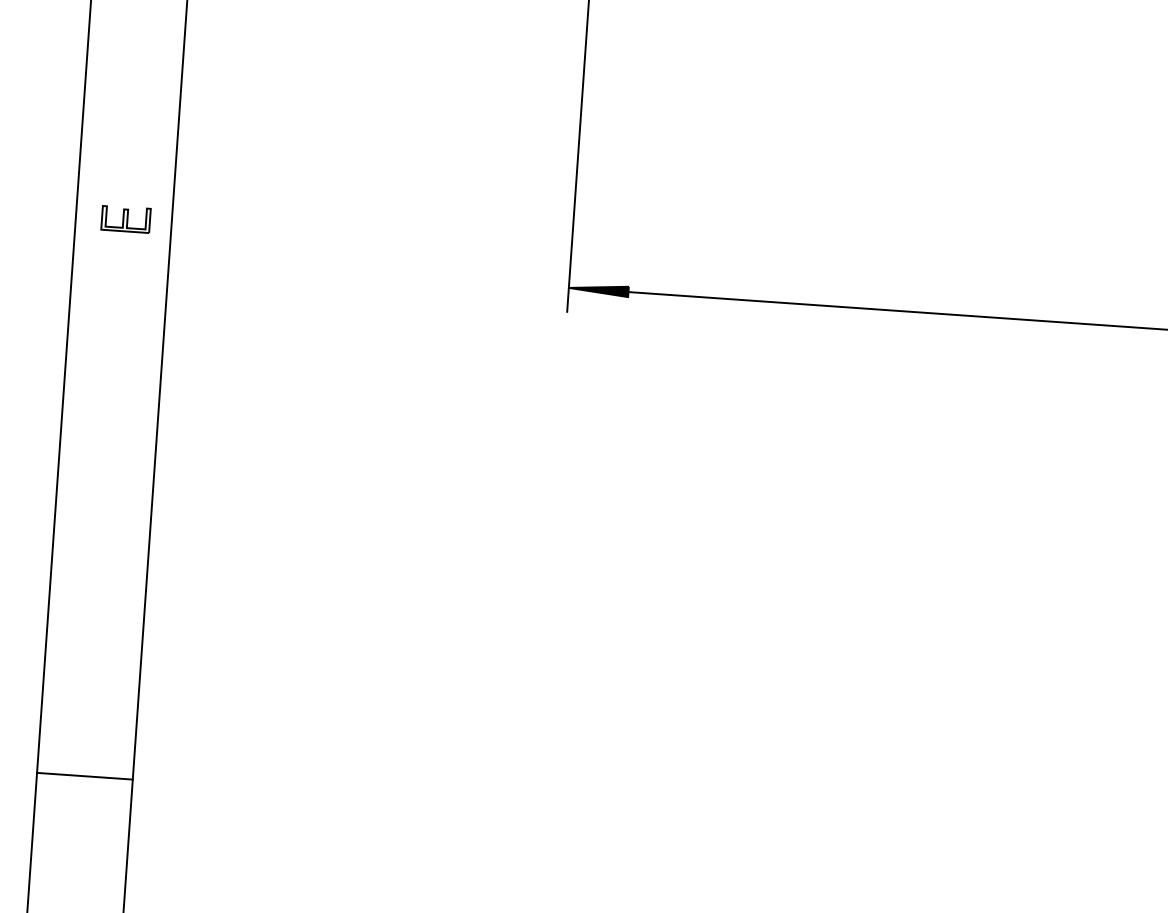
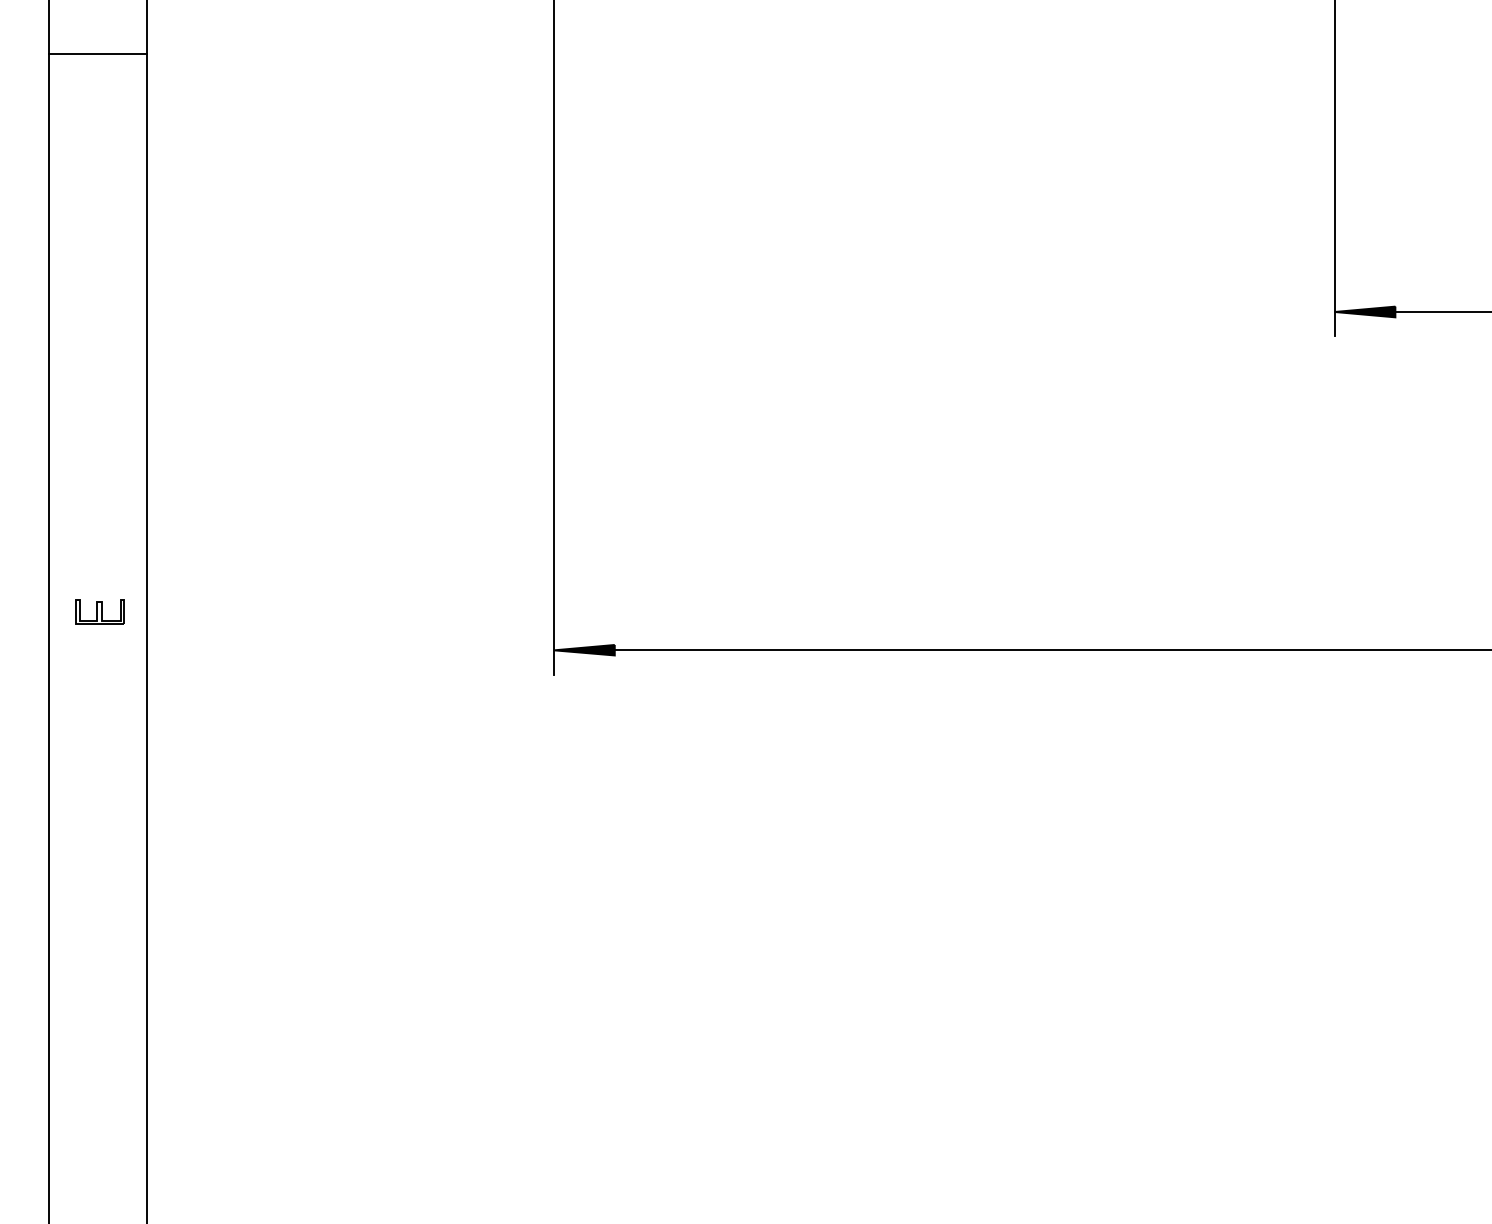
line: (84, 775) -> (97, 1179), removed

